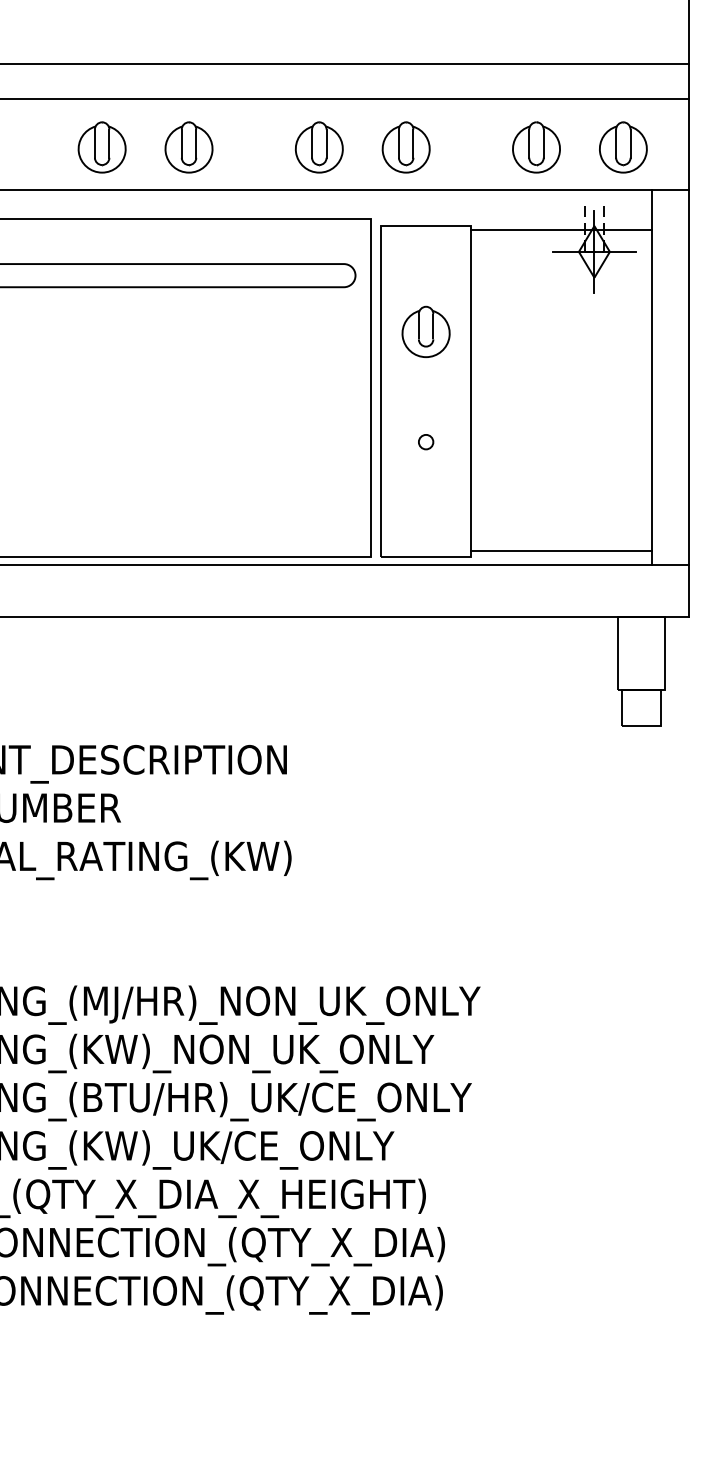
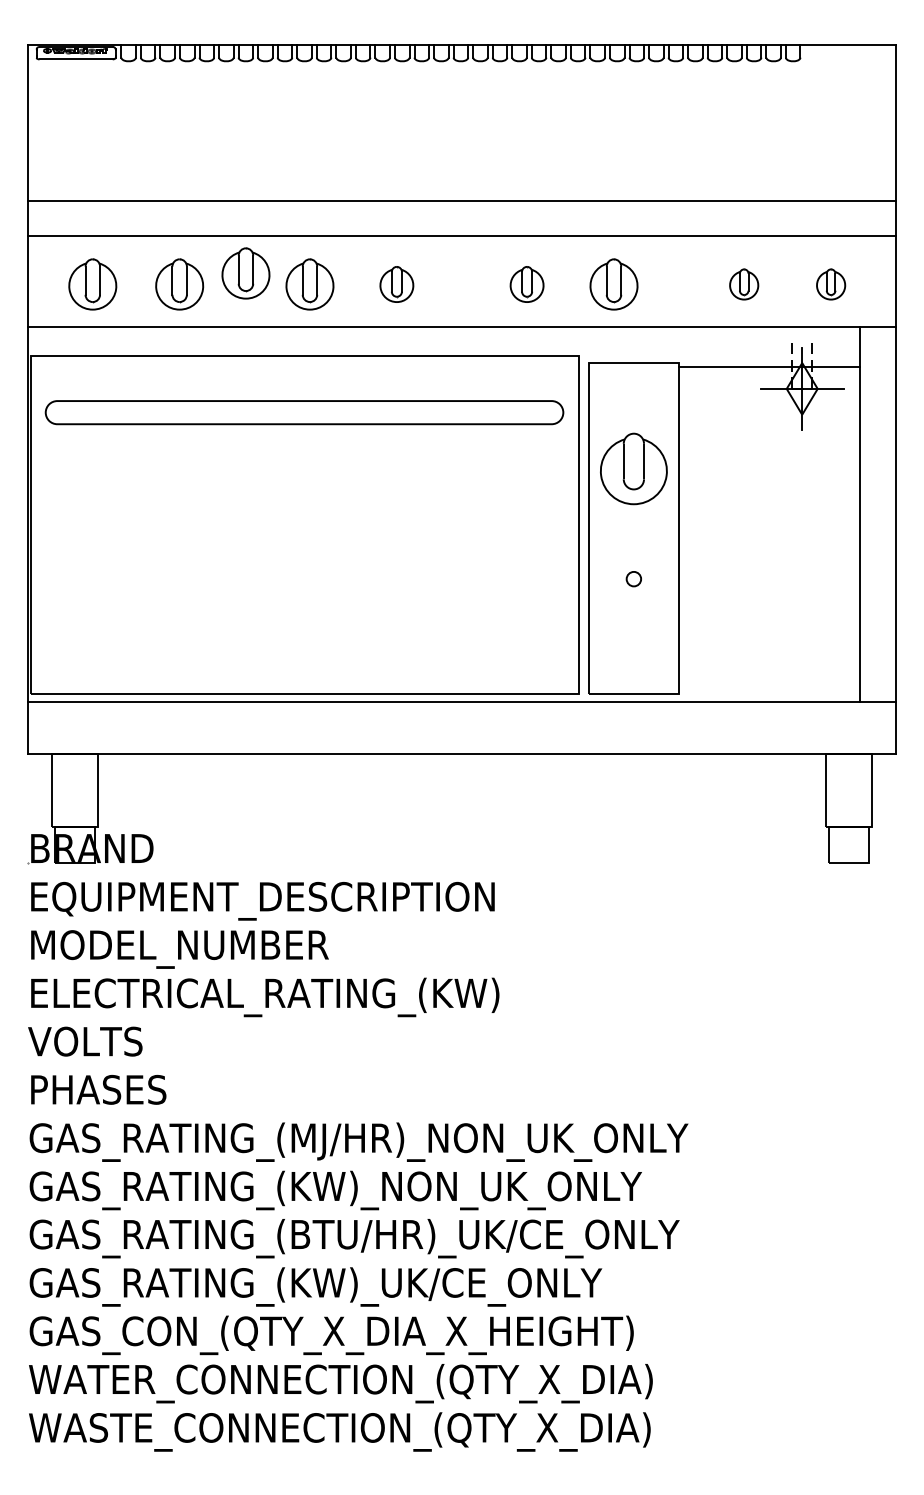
part: (37, 136) -> (245, 273), added
part: (188, 147) -> (396, 284), size x0.7
part: (318, 147) -> (526, 284), size x0.7
part: (535, 147) -> (743, 284), size x0.6
part: (622, 147) -> (830, 284), size x0.6
part: (425, 331) -> (633, 468), size x1.4
line: (561, 550) -> (769, 687), removed

